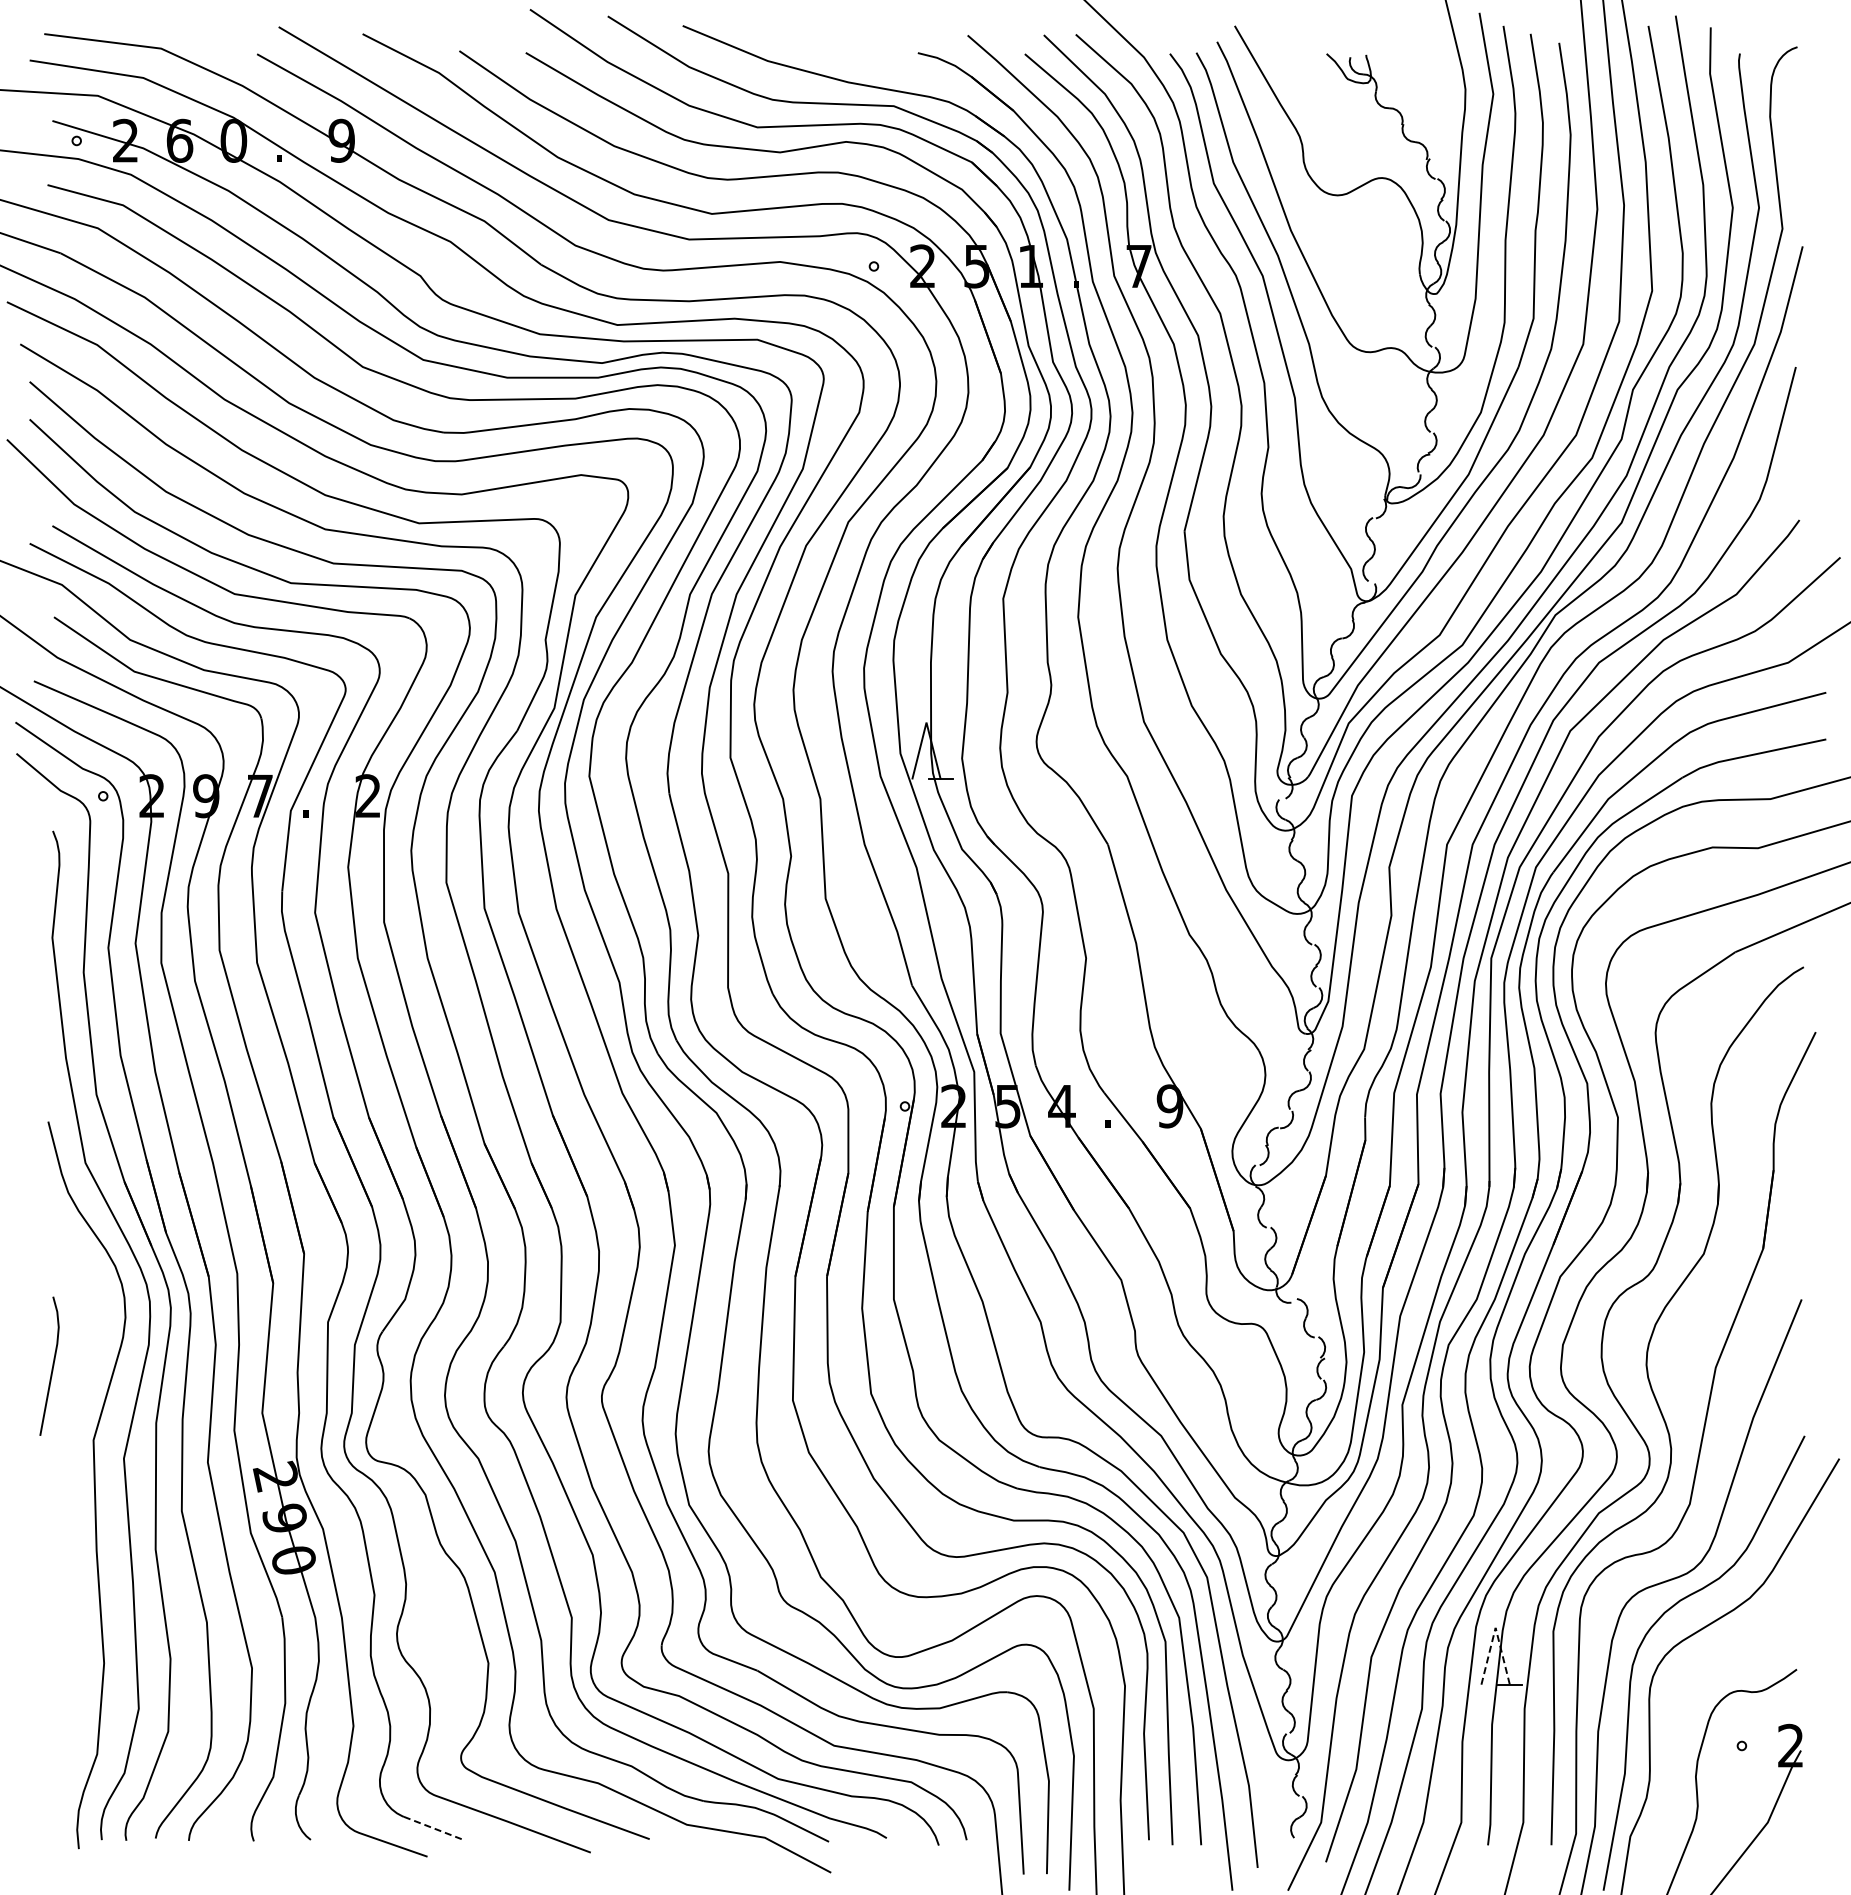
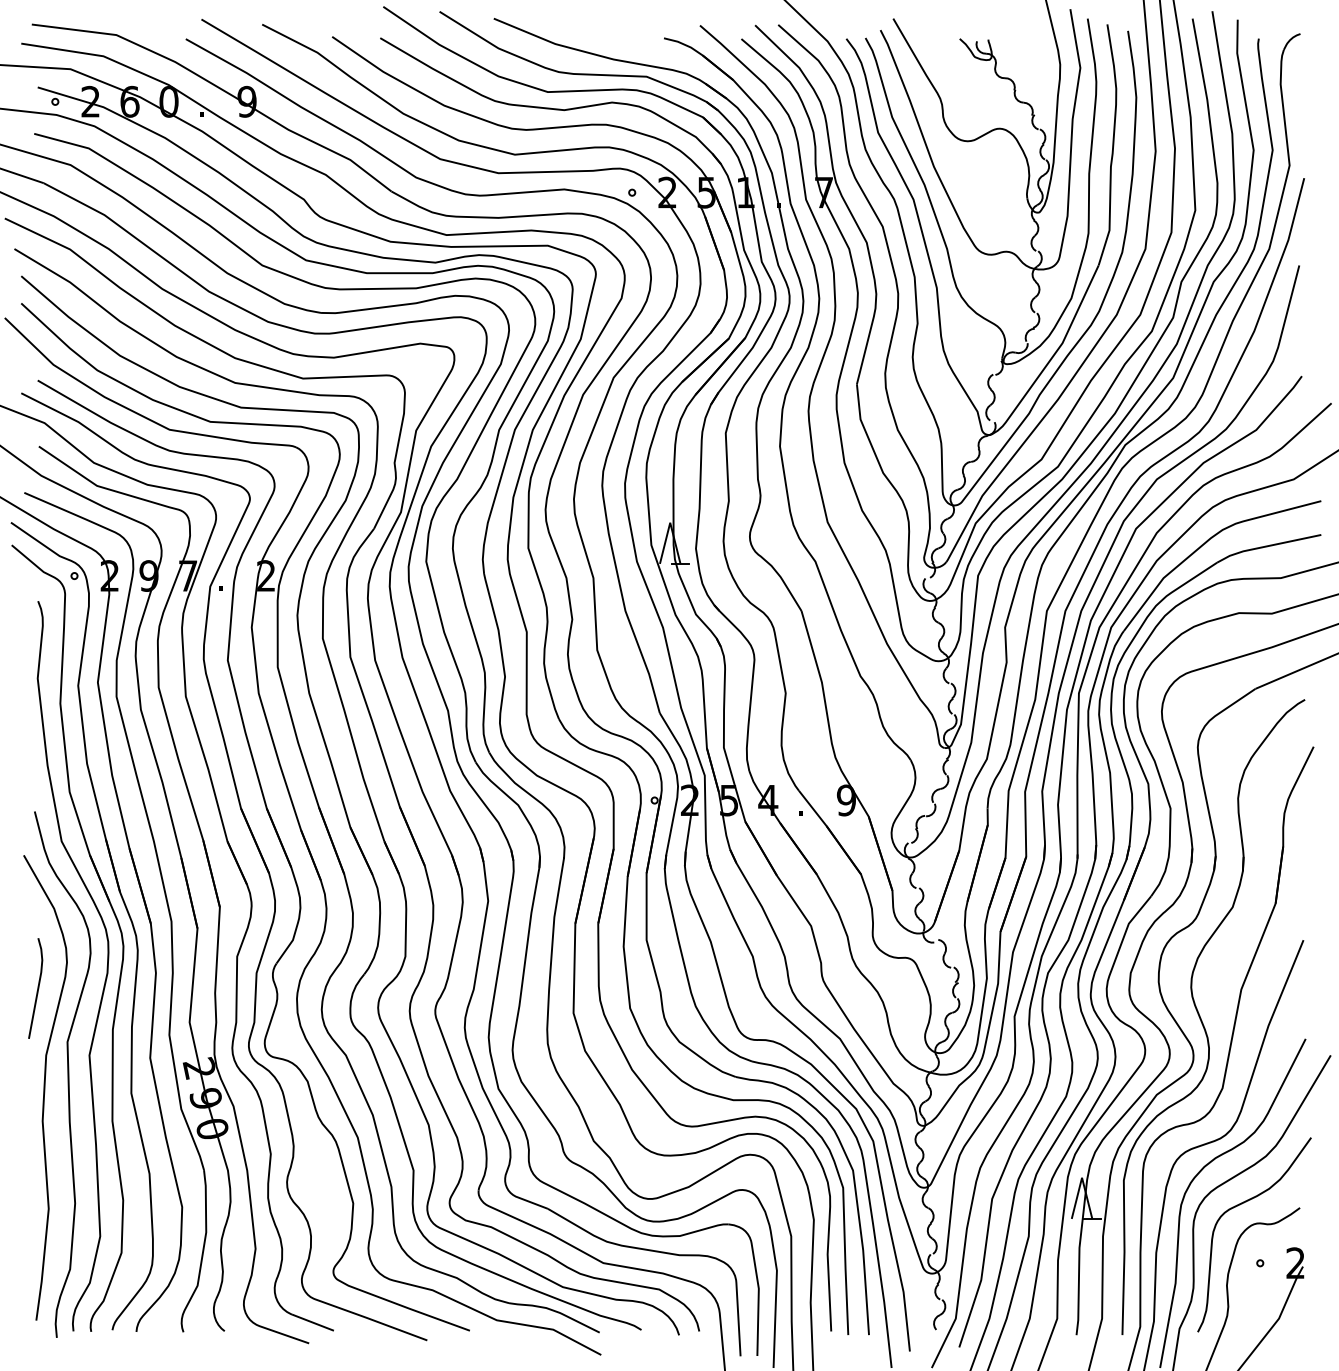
curve: (62, 1503) -> (45, 1087), added
line: (1495, 1627) -> (1081, 1177), dashed -> solid
curve: (1712, 1666) -> (1238, 1205), added
line: (433, 1828) -> (313, 1322), dashed -> solid

